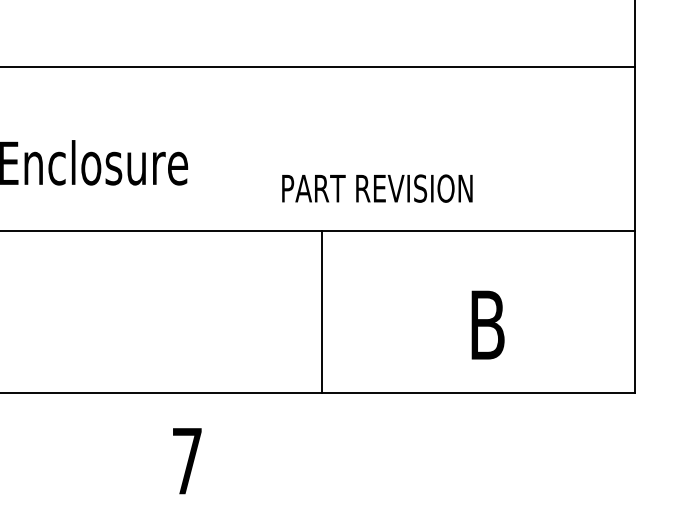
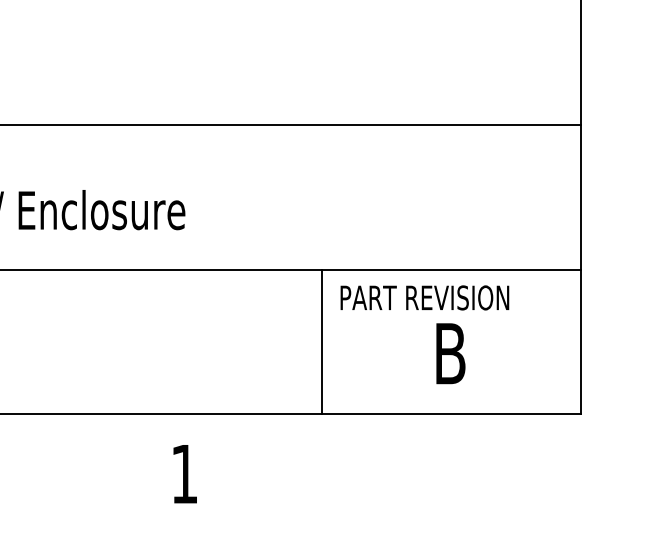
text: (376, 188) -> (424, 297), moved
line: (322, 311) -> (322, 341), moved
text: (187, 461) -> (184, 474), 7 -> 1

